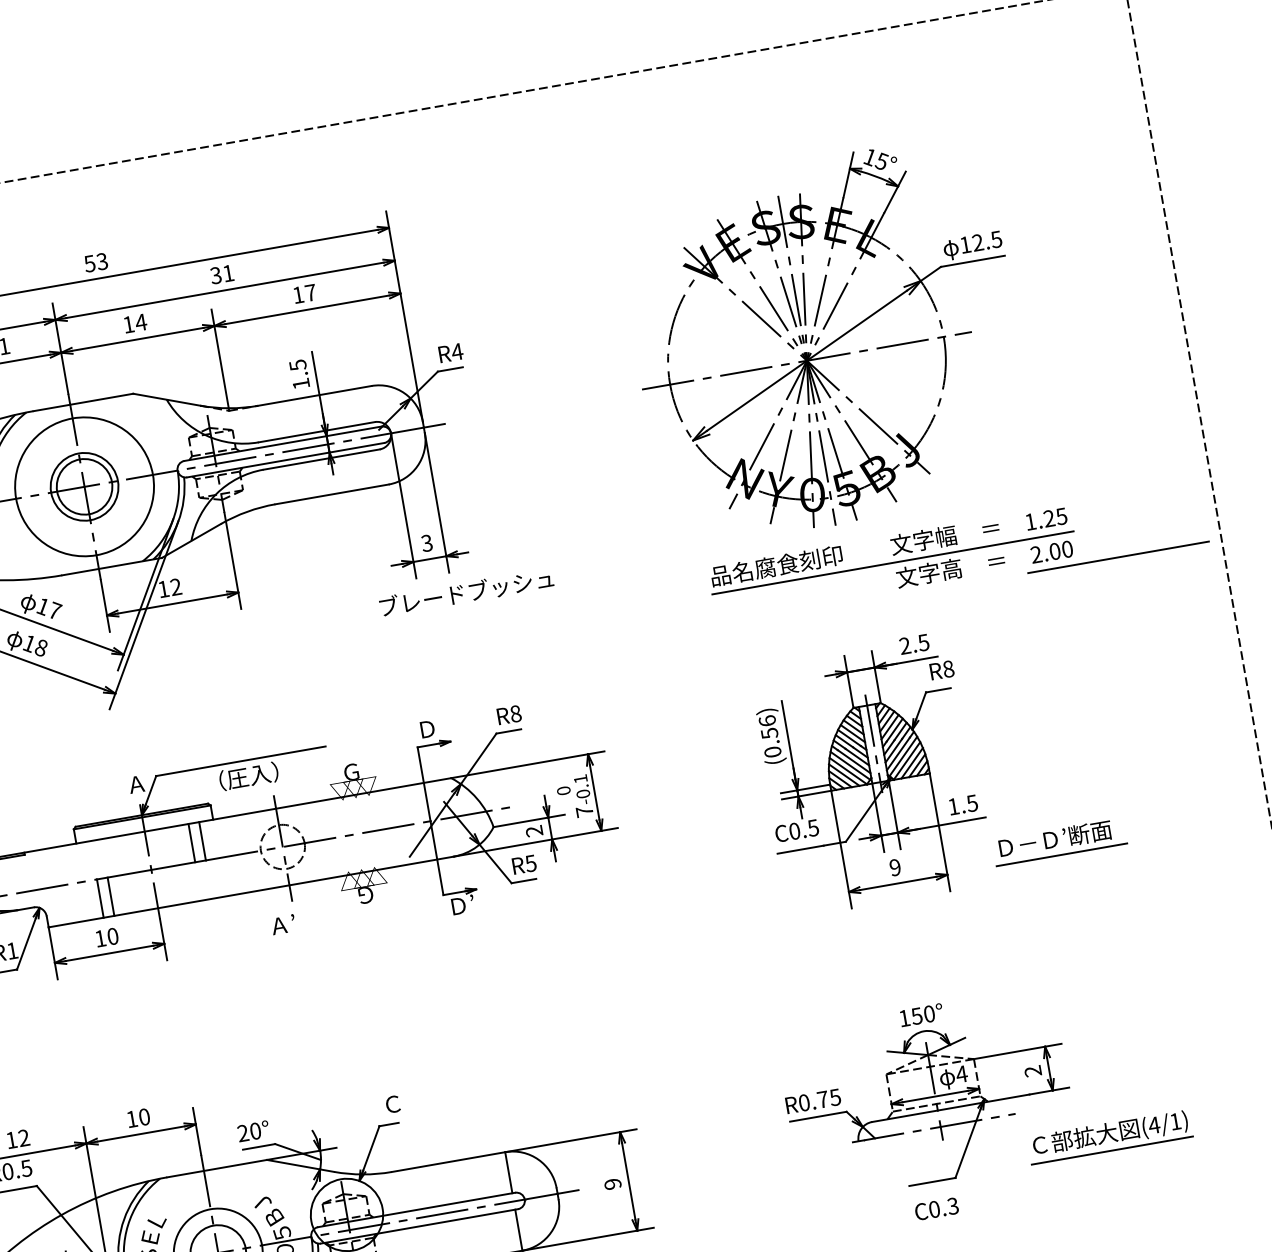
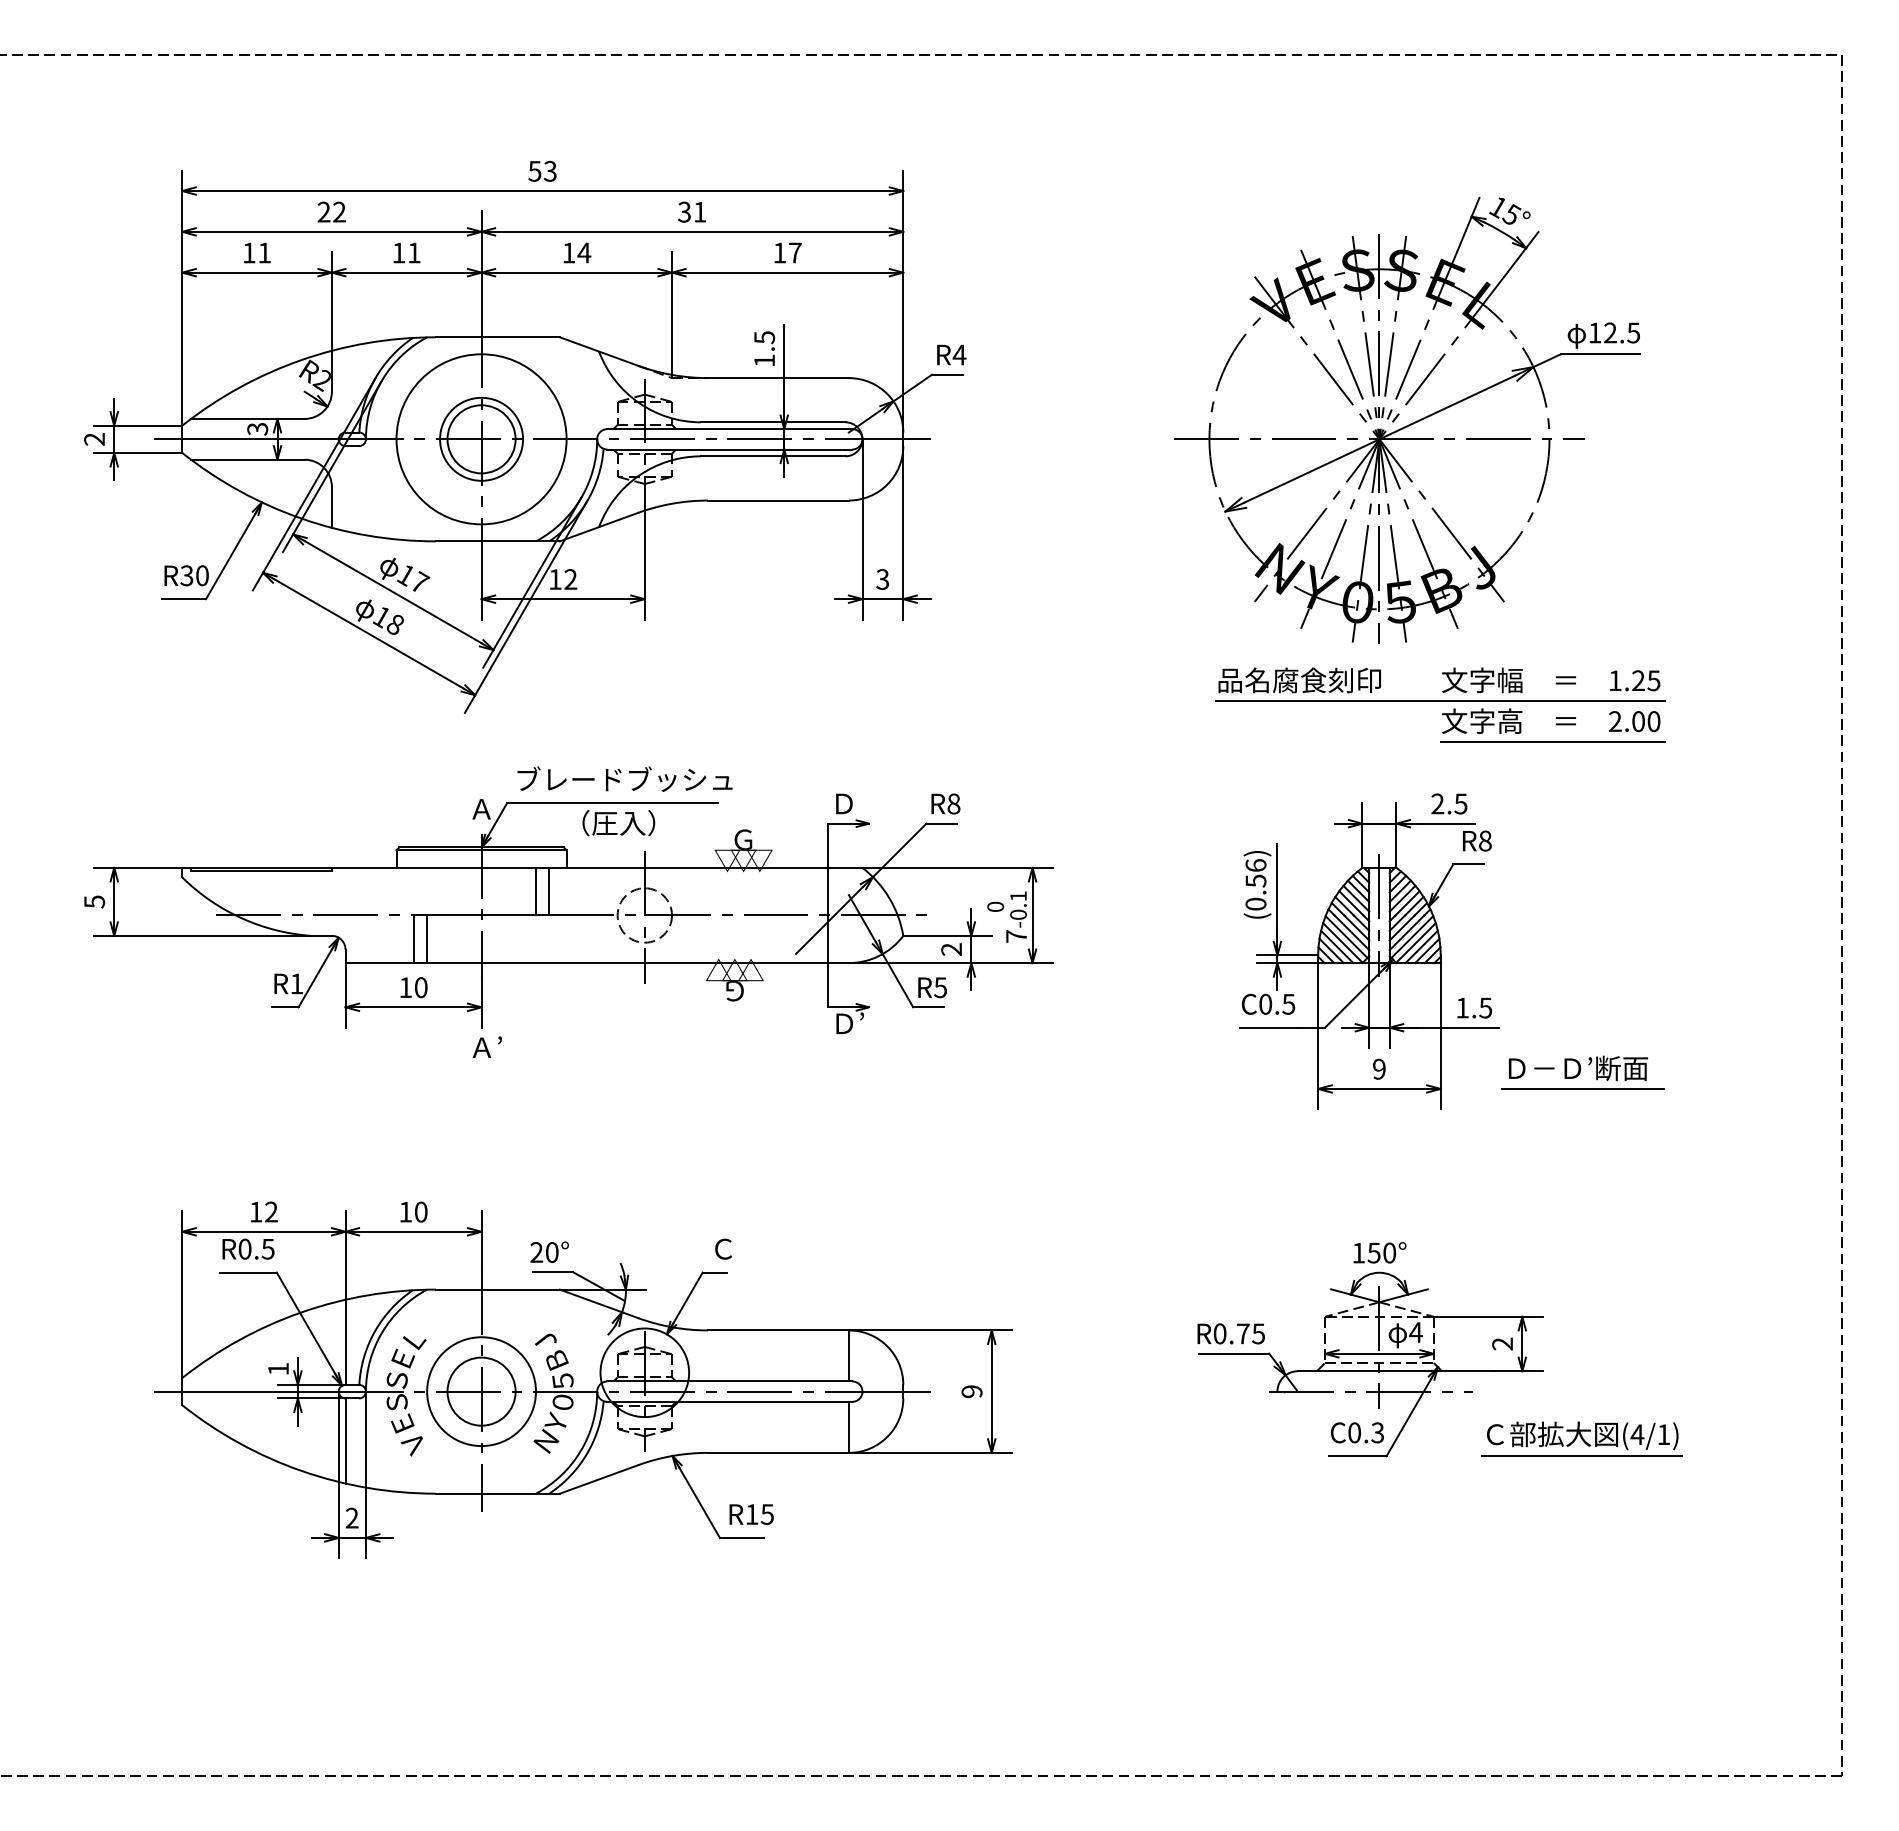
line: (1118, 556) -> (1552, 741), moved
text: (466, 592) -> (624, 778), moved
text: (282, 924) -> (486, 1046), moved
text: (936, 1208) -> (1357, 1432), moved

